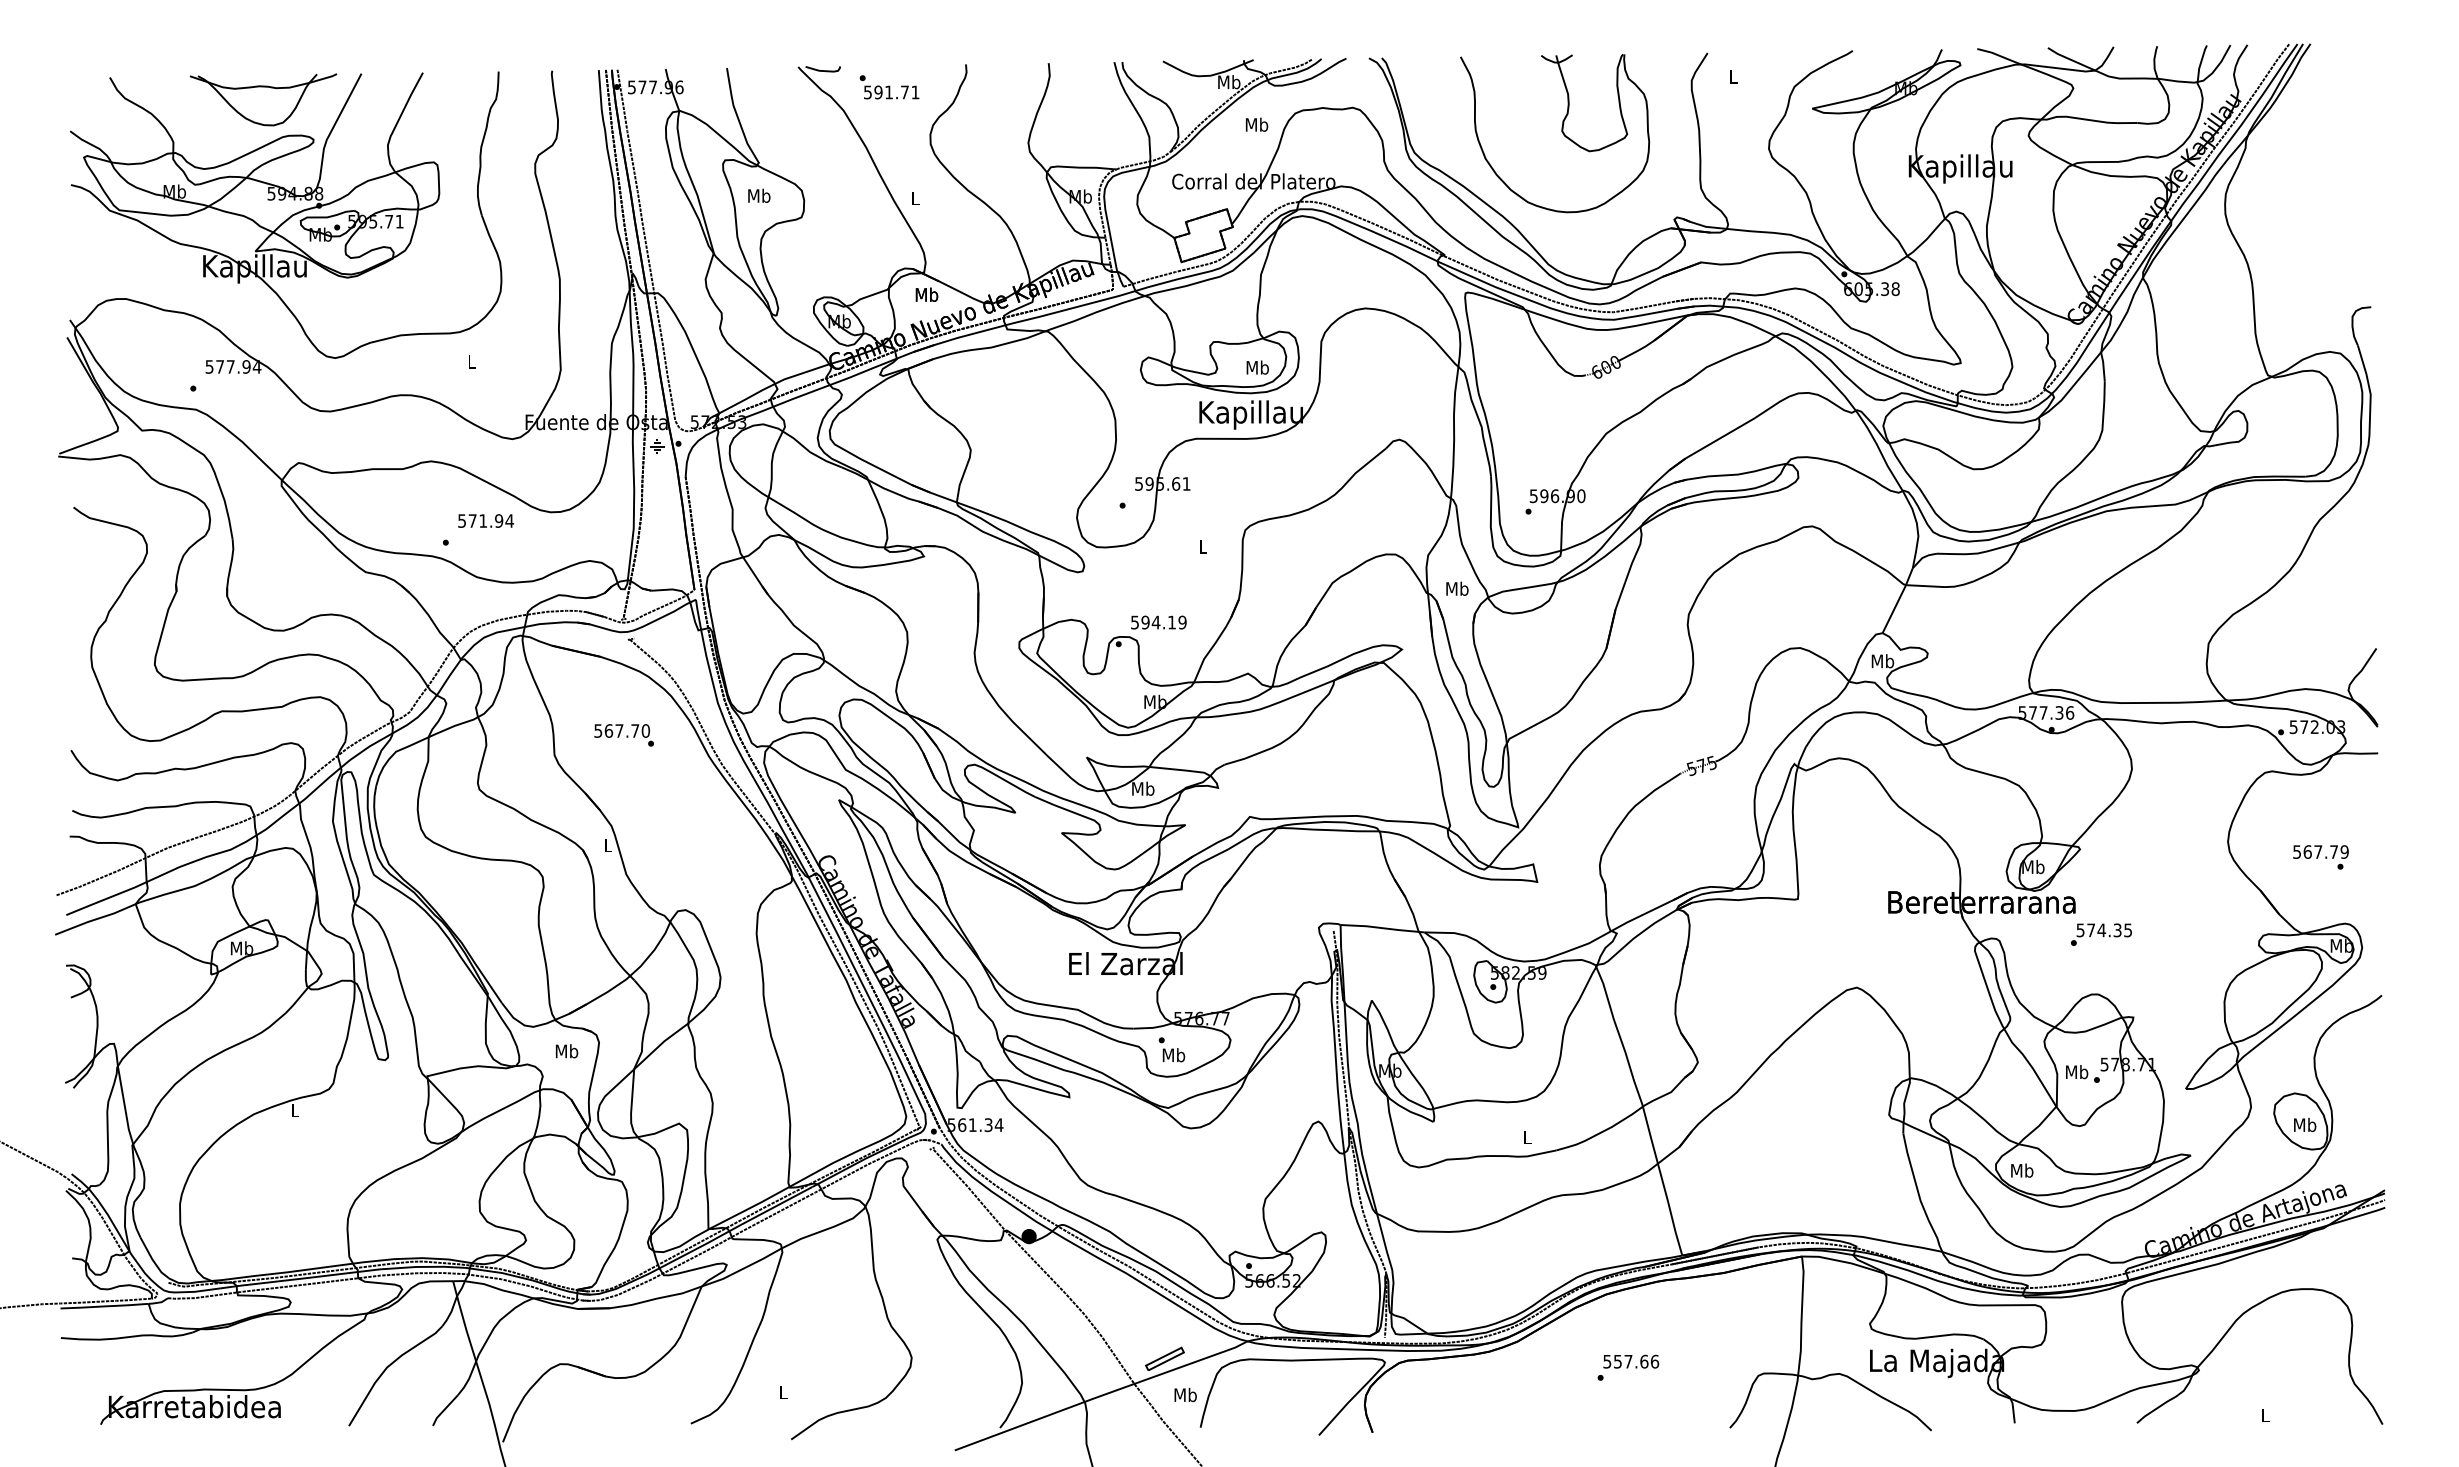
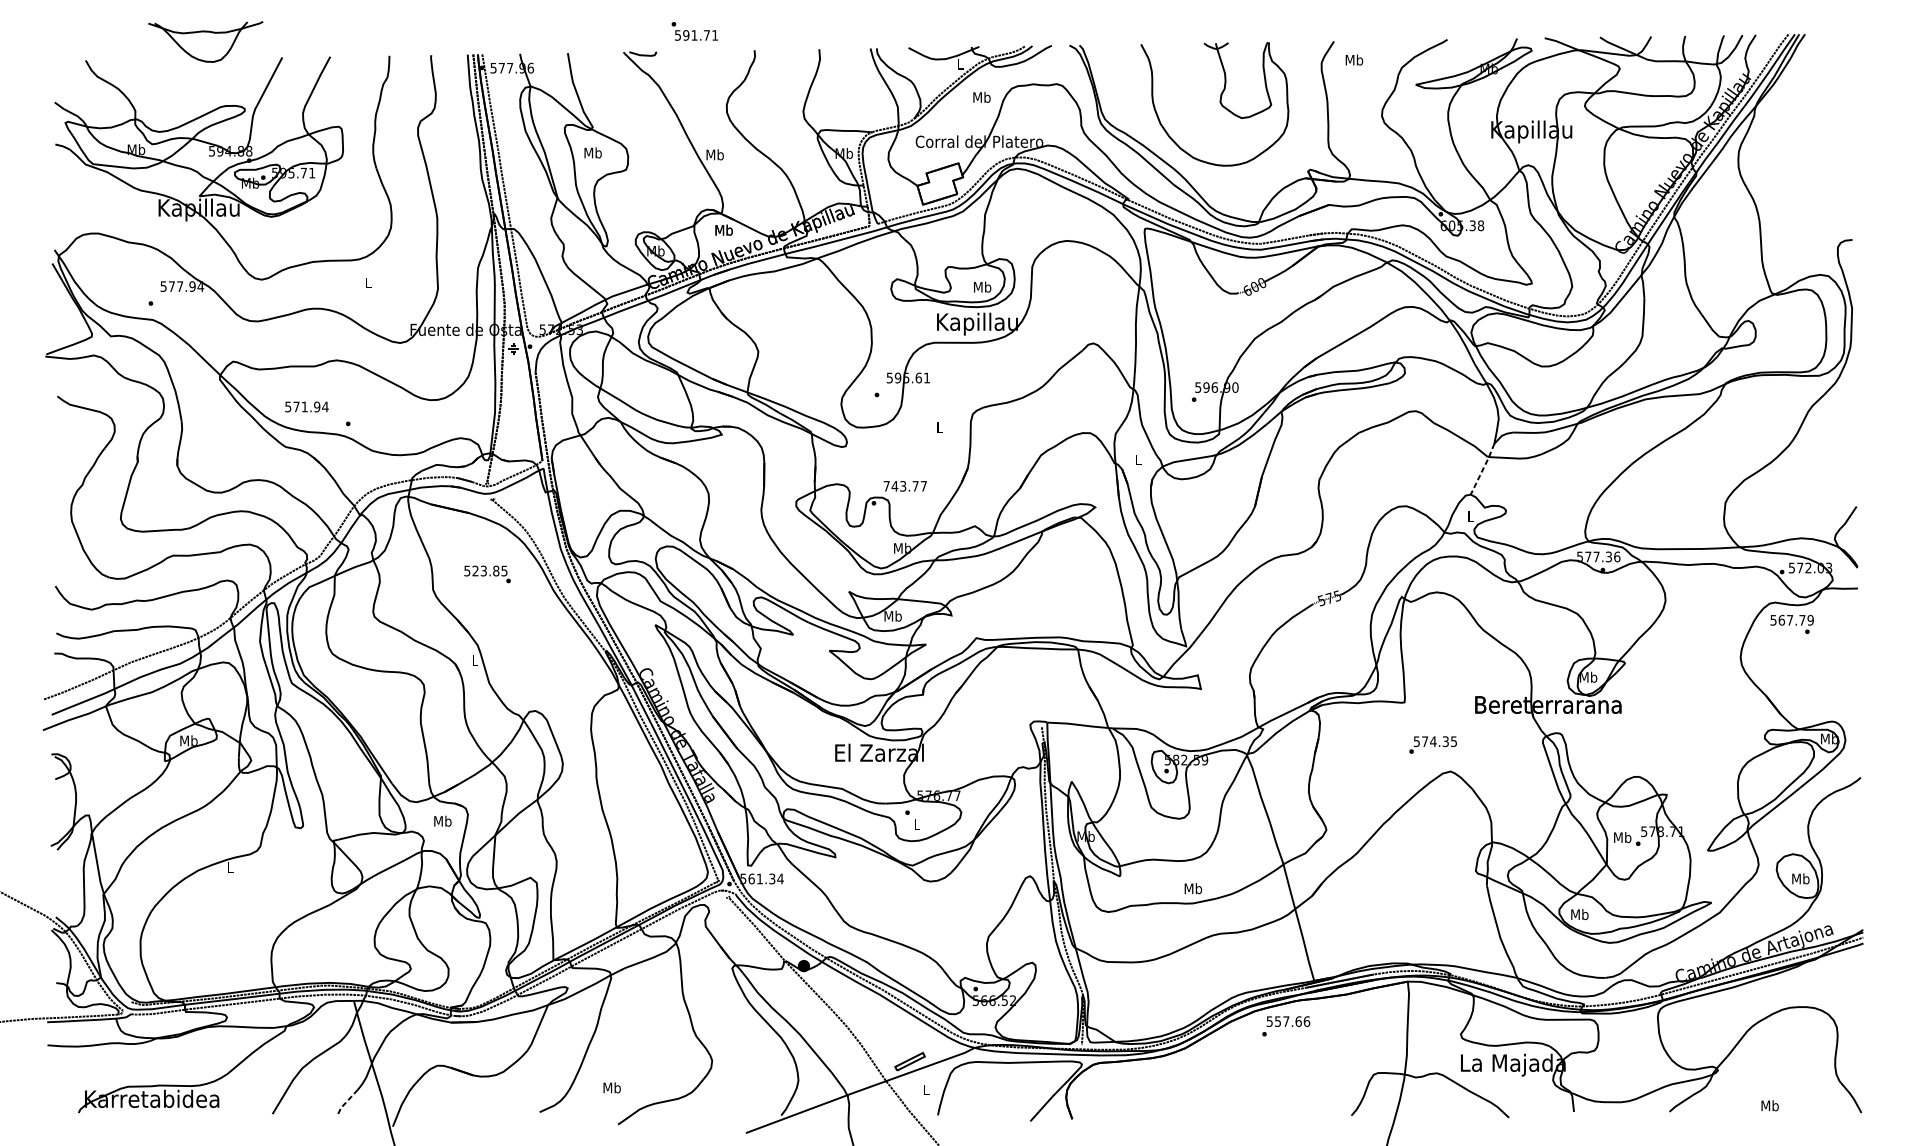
text: (1733, 76) -> (1354, 59), L -> Mb
text: (1229, 82) -> (960, 64), Mb -> L
text: (889, 87) -> (694, 31), moved
part: (263, 99) -> (205, 41), moved
text: (915, 198) -> (715, 155), L -> Mb
text: (485, 520) -> (306, 406), moved
text: (1457, 588) -> (1138, 459), Mb -> L
line: (1898, 600) -> (1483, 469), solid -> dashed
text: (1158, 622) -> (905, 486), 594.19 -> 743.77
text: (1882, 661) -> (1470, 516), Mb -> L
text: (626, 730) -> (489, 570), 567.70 -> 523.85
text: (2320, 857) -> (1791, 624), moved
text: (2101, 934) -> (1433, 744), moved
text: (1173, 1055) -> (916, 824), Mb -> L
text: (1527, 1137) -> (1193, 888), L -> Mb
text: (1628, 1367) -> (1286, 1026), moved
text: (783, 1392) -> (612, 1087), L -> Mb
text: (1185, 1394) -> (926, 1089), Mb -> L
line: (444, 1410) -> (347, 1101), solid -> dashed
text: (2265, 1415) -> (1769, 1105), L -> Mb

